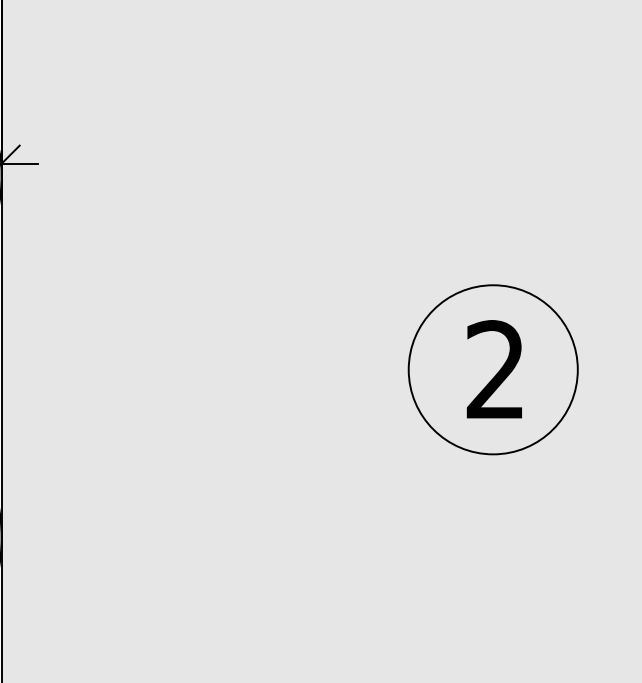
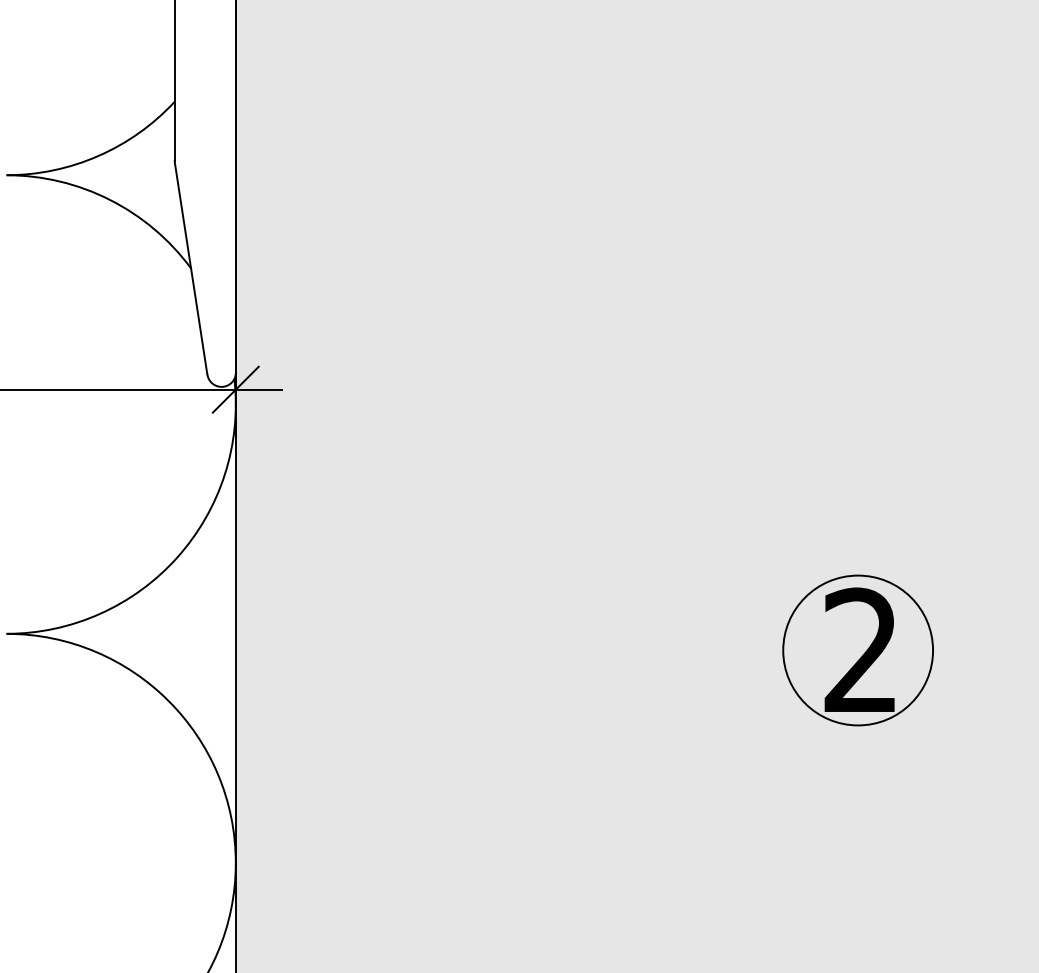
circle: (493, 369) -> (858, 650), size x0.7

